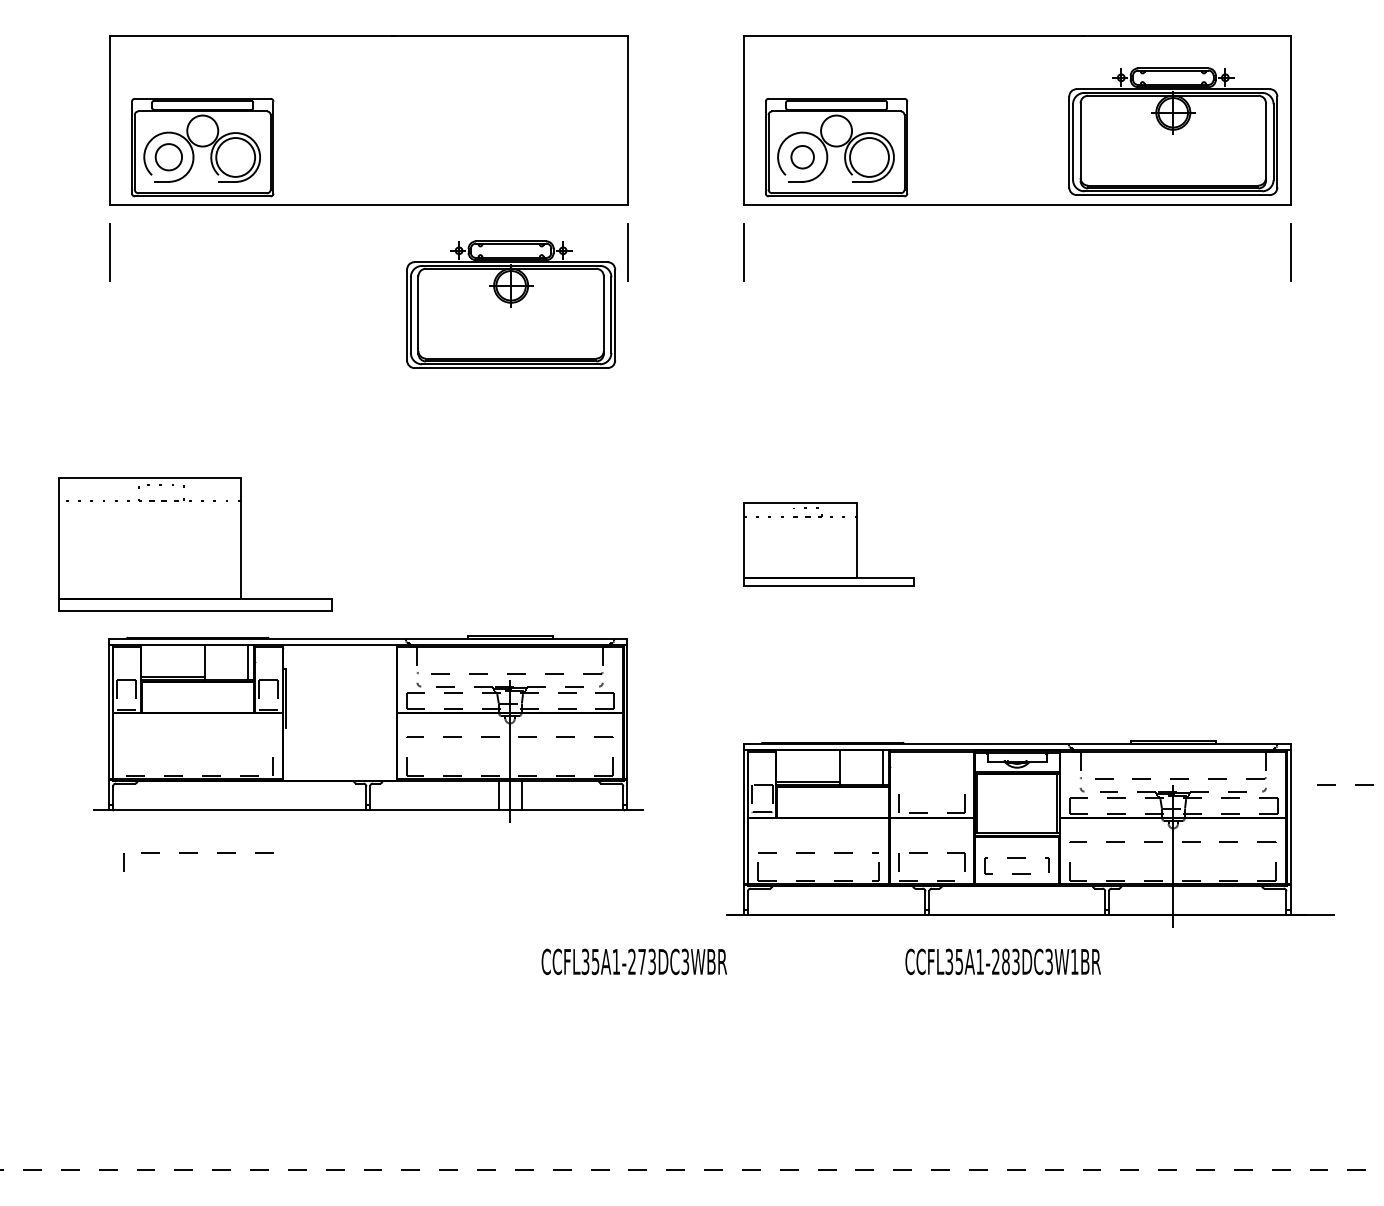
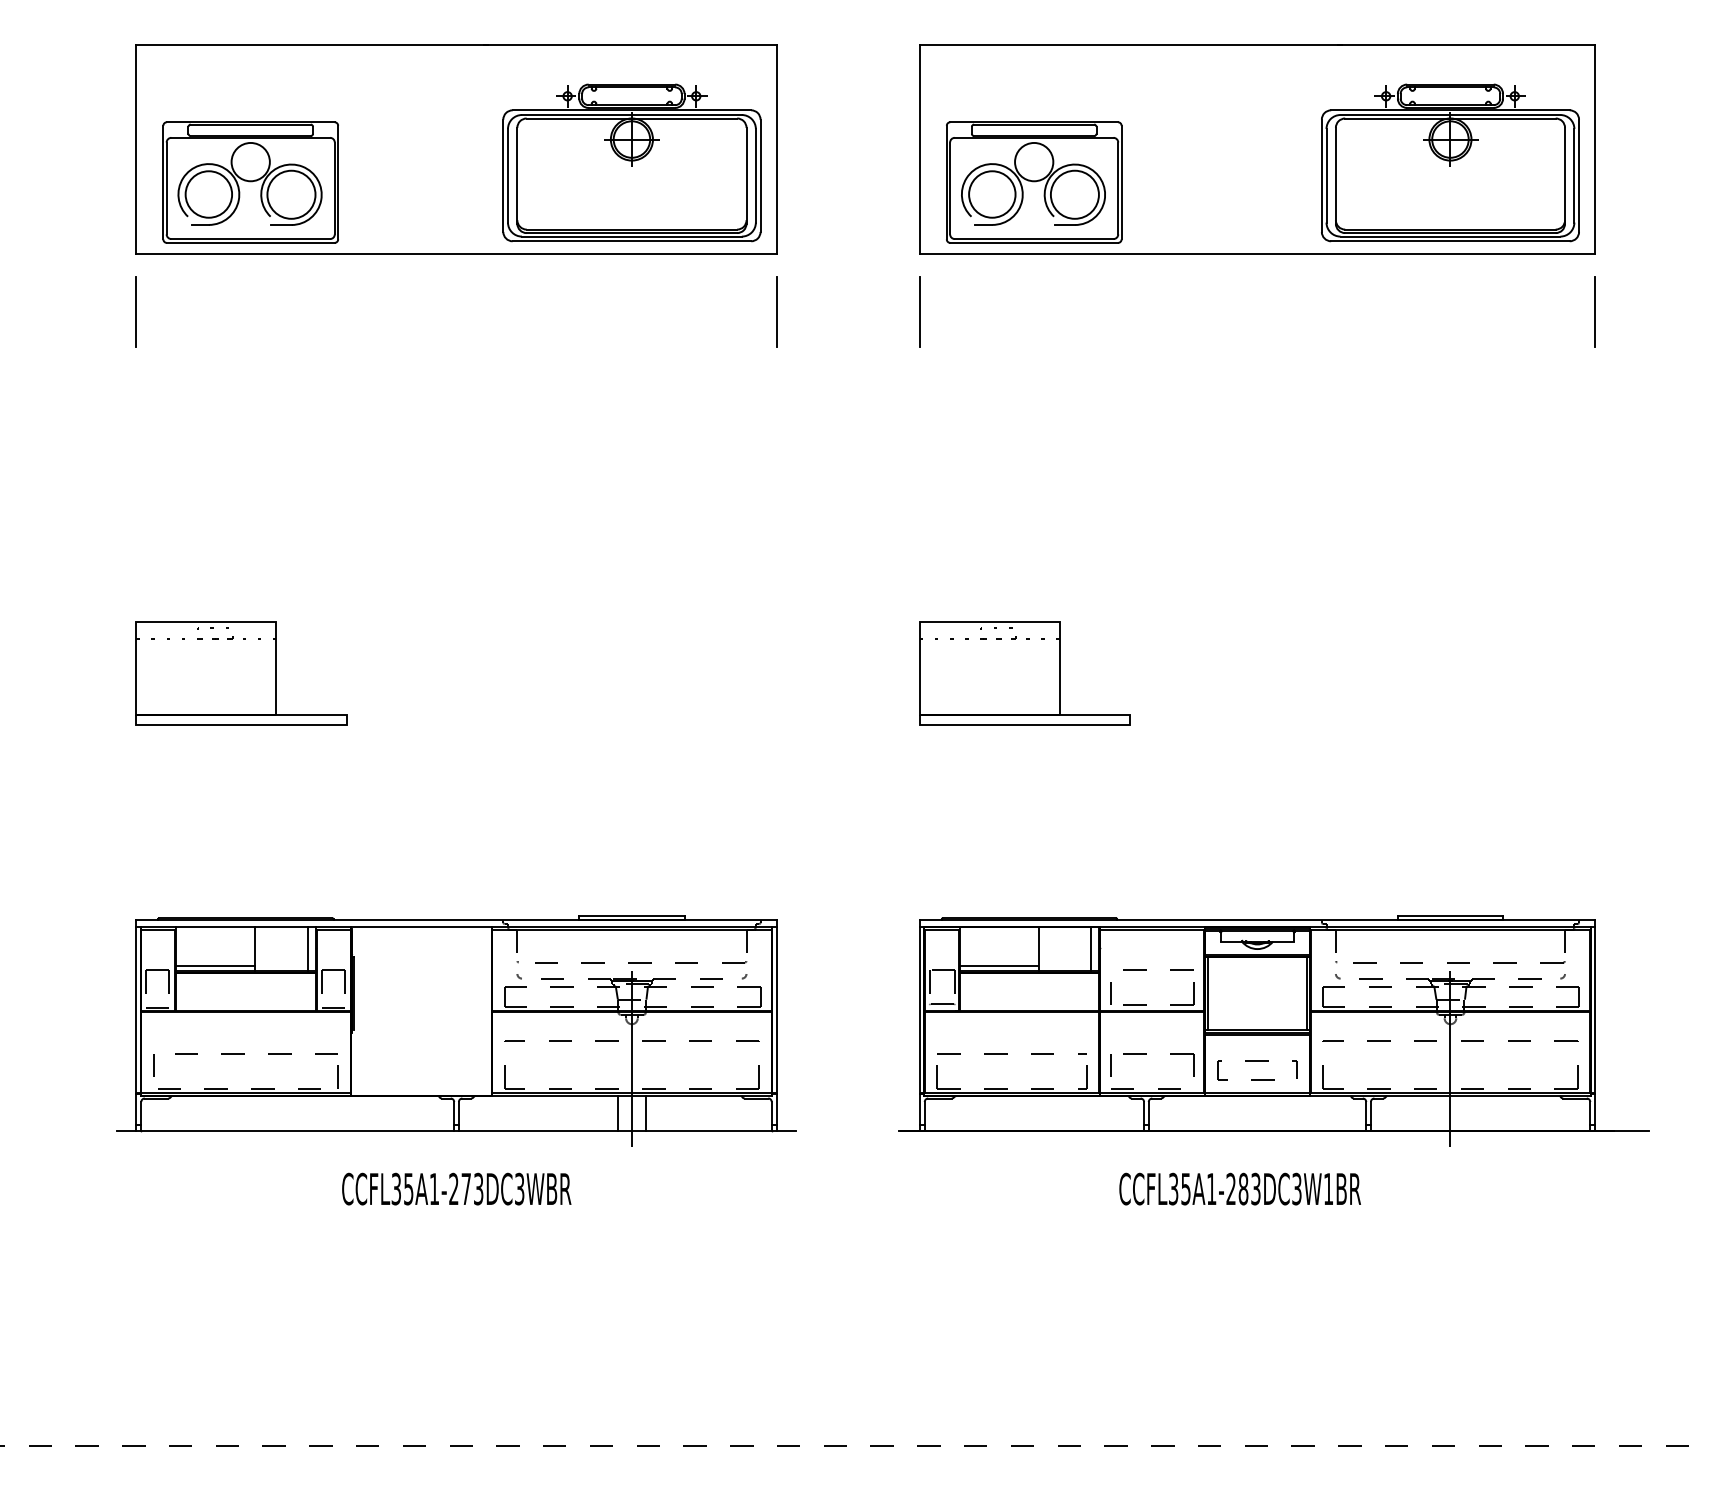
circle: (168, 157) -> (208, 194), size x1.43
circle: (802, 157) -> (992, 194), size x1.67
part: (510, 304) -> (631, 162), moved
part: (194, 544) -> (240, 673), size x0.62
part: (368, 728) -> (456, 1030), moved
line: (1335, 784) -> (1146, 969), moved
text: (634, 961) -> (456, 1188), moved

